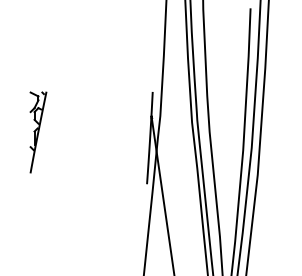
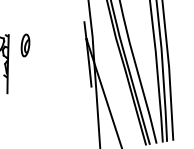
part: (66, 110) -> (25, 45), added

